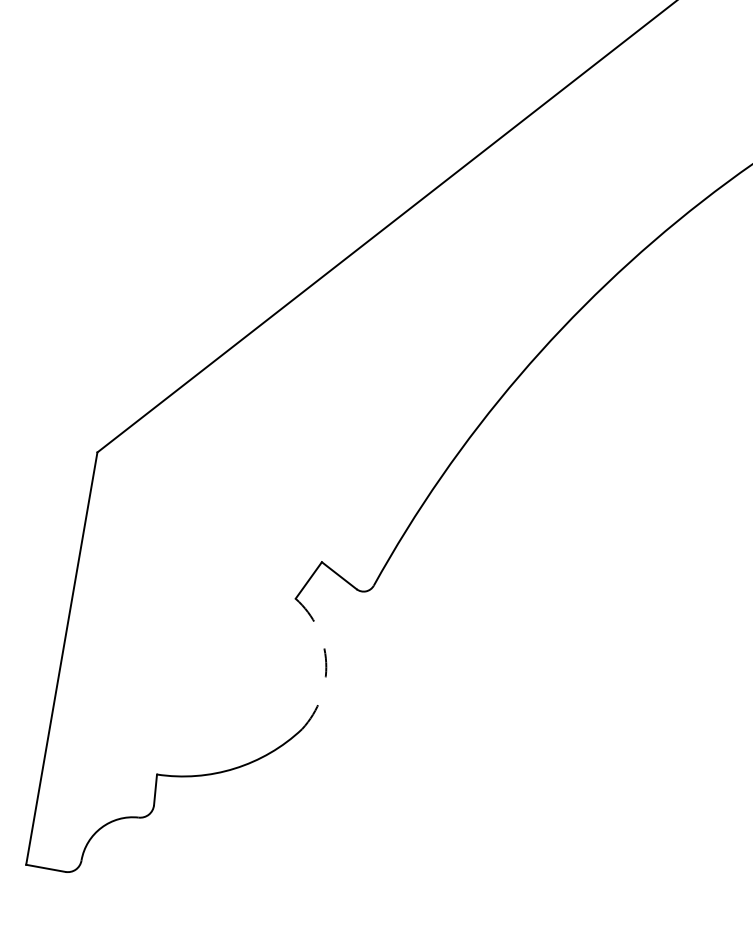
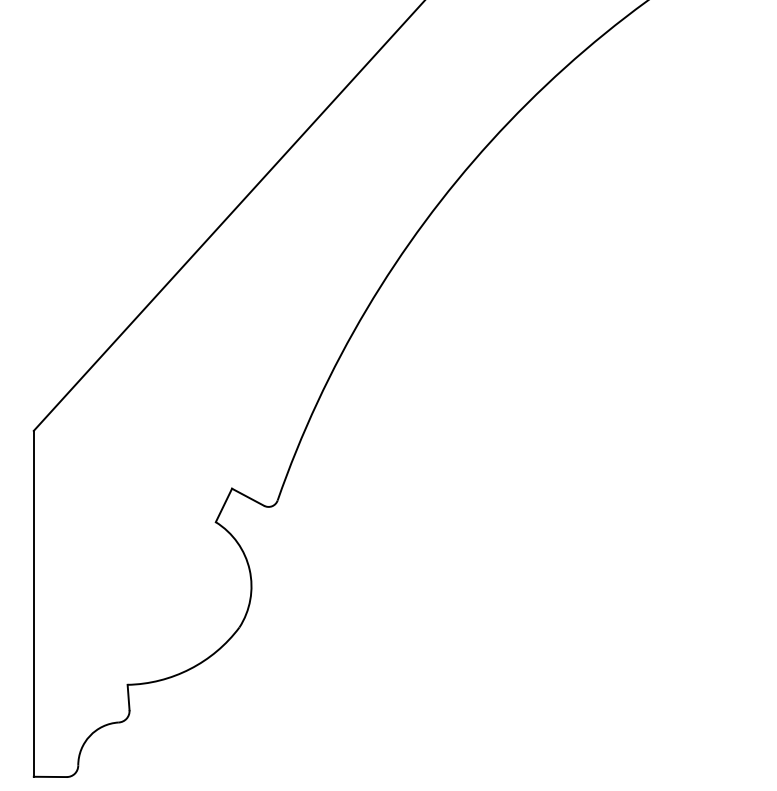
arc: (326, 662) -> (249, 569), dashed -> solid

